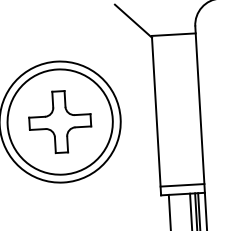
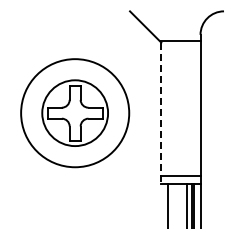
line: (156, 116) -> (161, 113), solid -> dashed
circle: (60, 122) -> (75, 113), size x0.7

